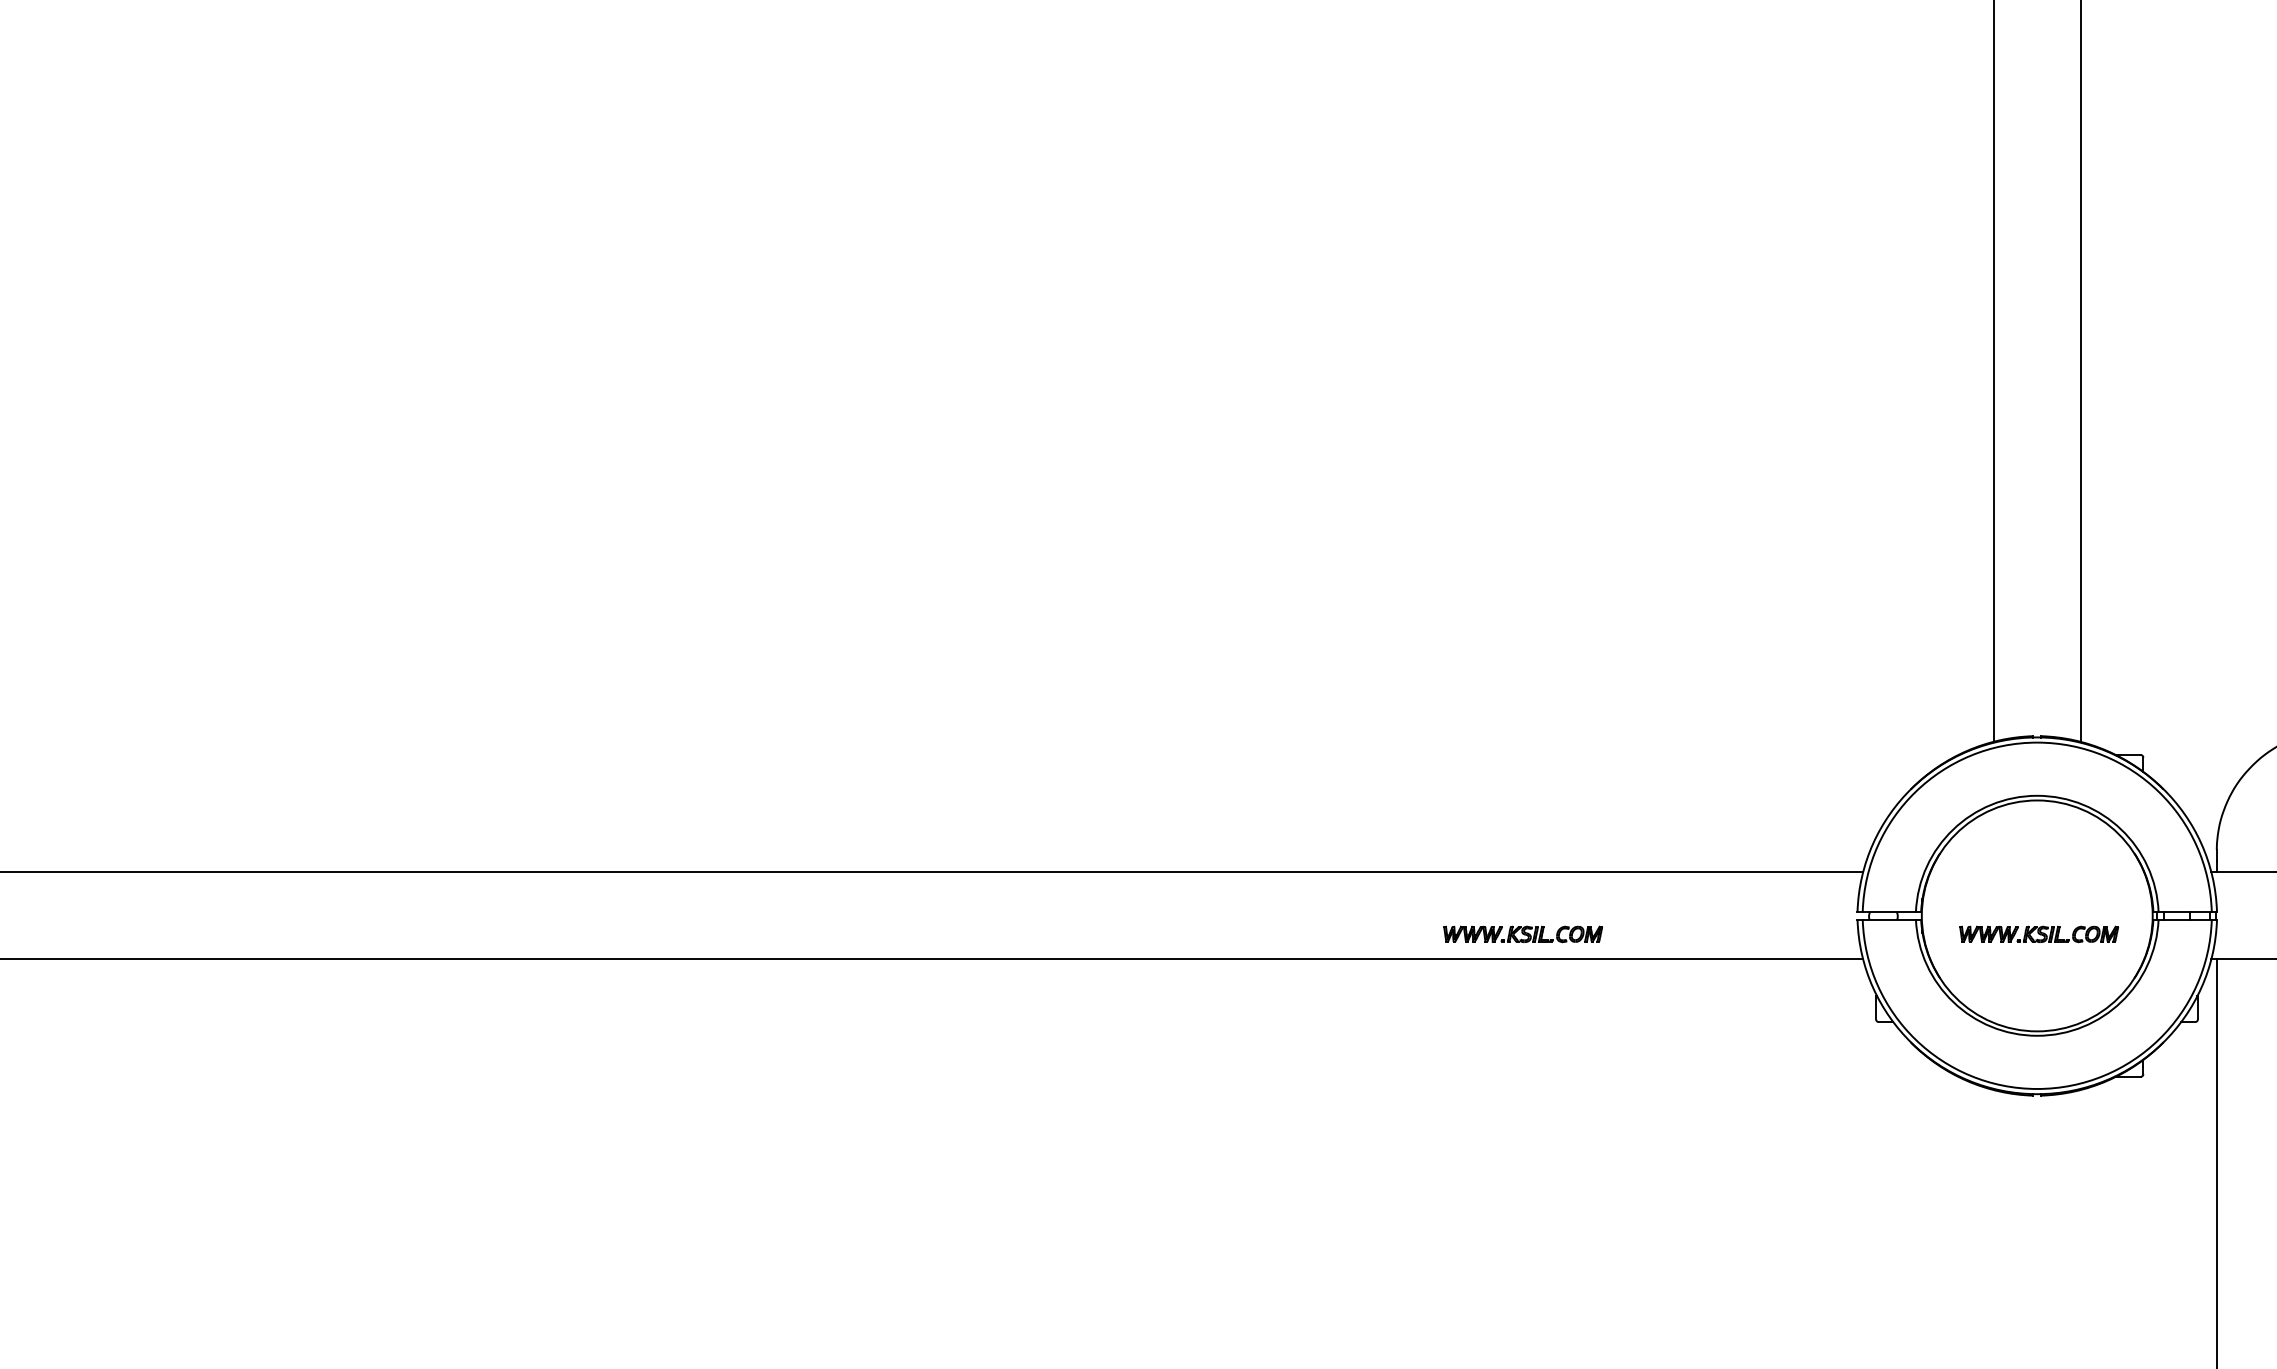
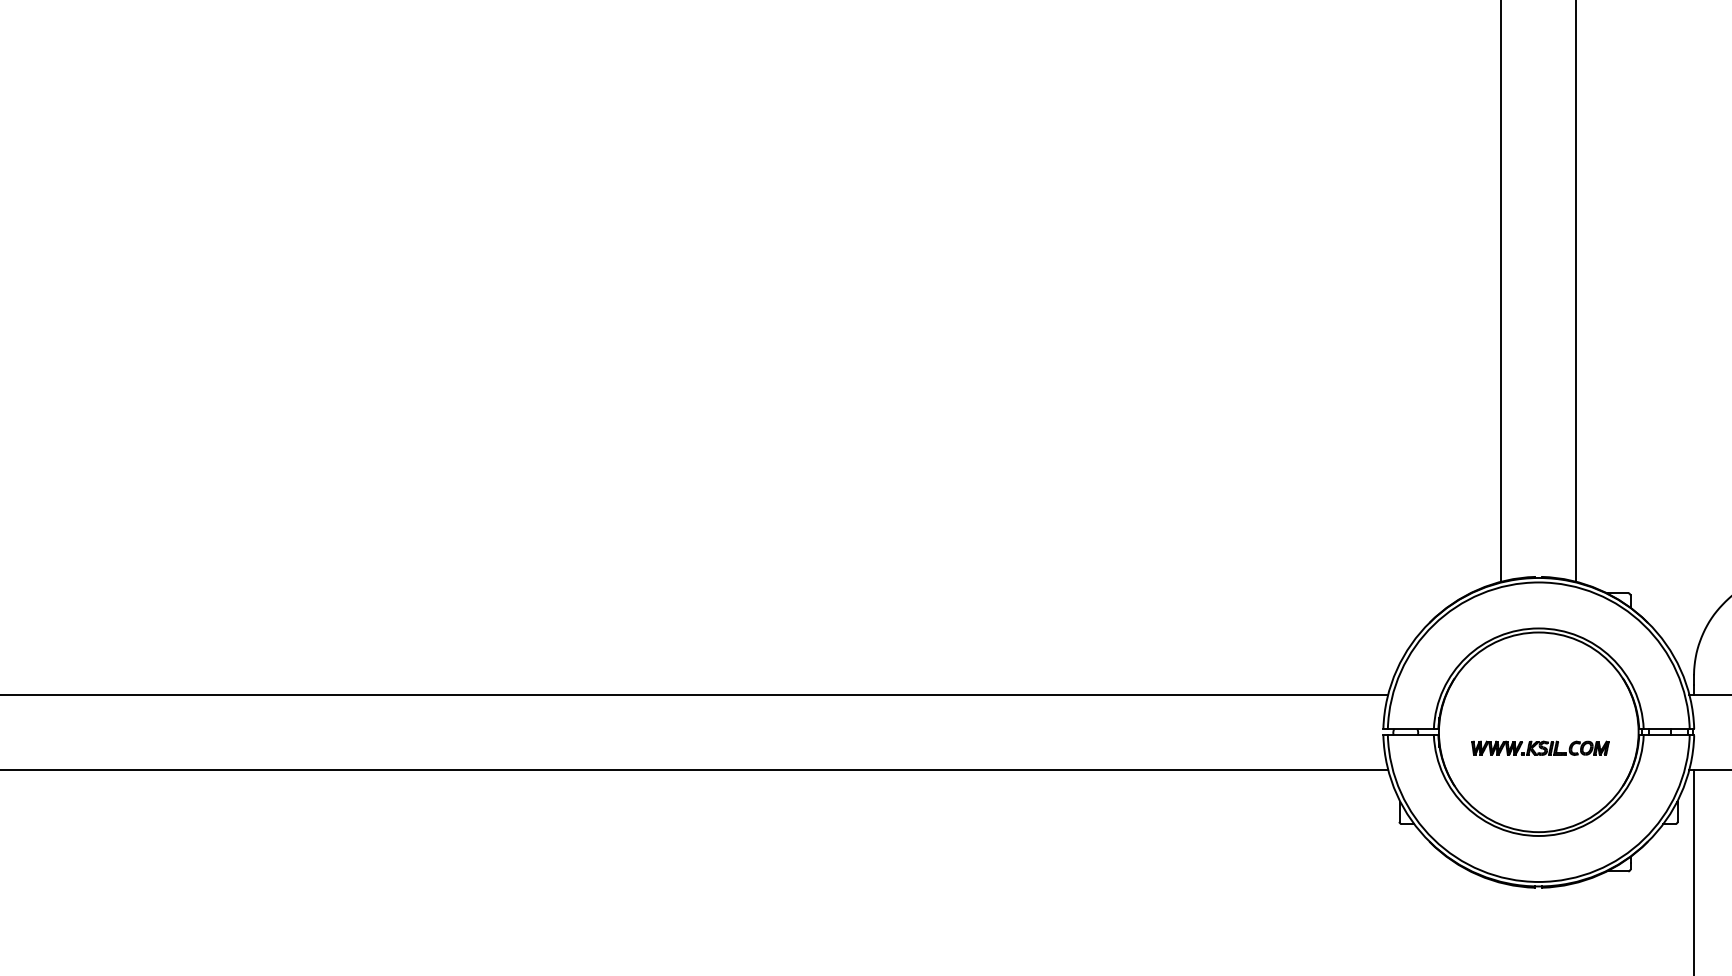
part: (1522, 934) -> (1093, 748), removed

